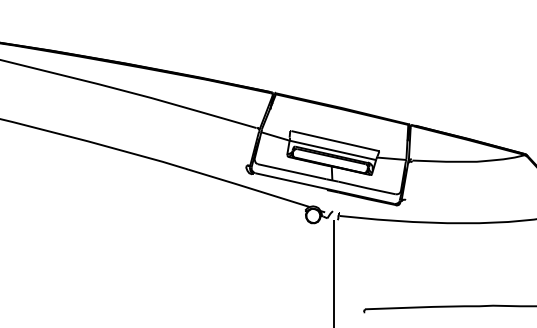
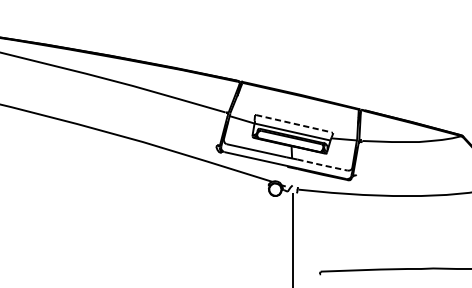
line: (335, 141) -> (294, 124), solid -> dashed
line: (367, 188) -> (322, 165), solid -> dashed

